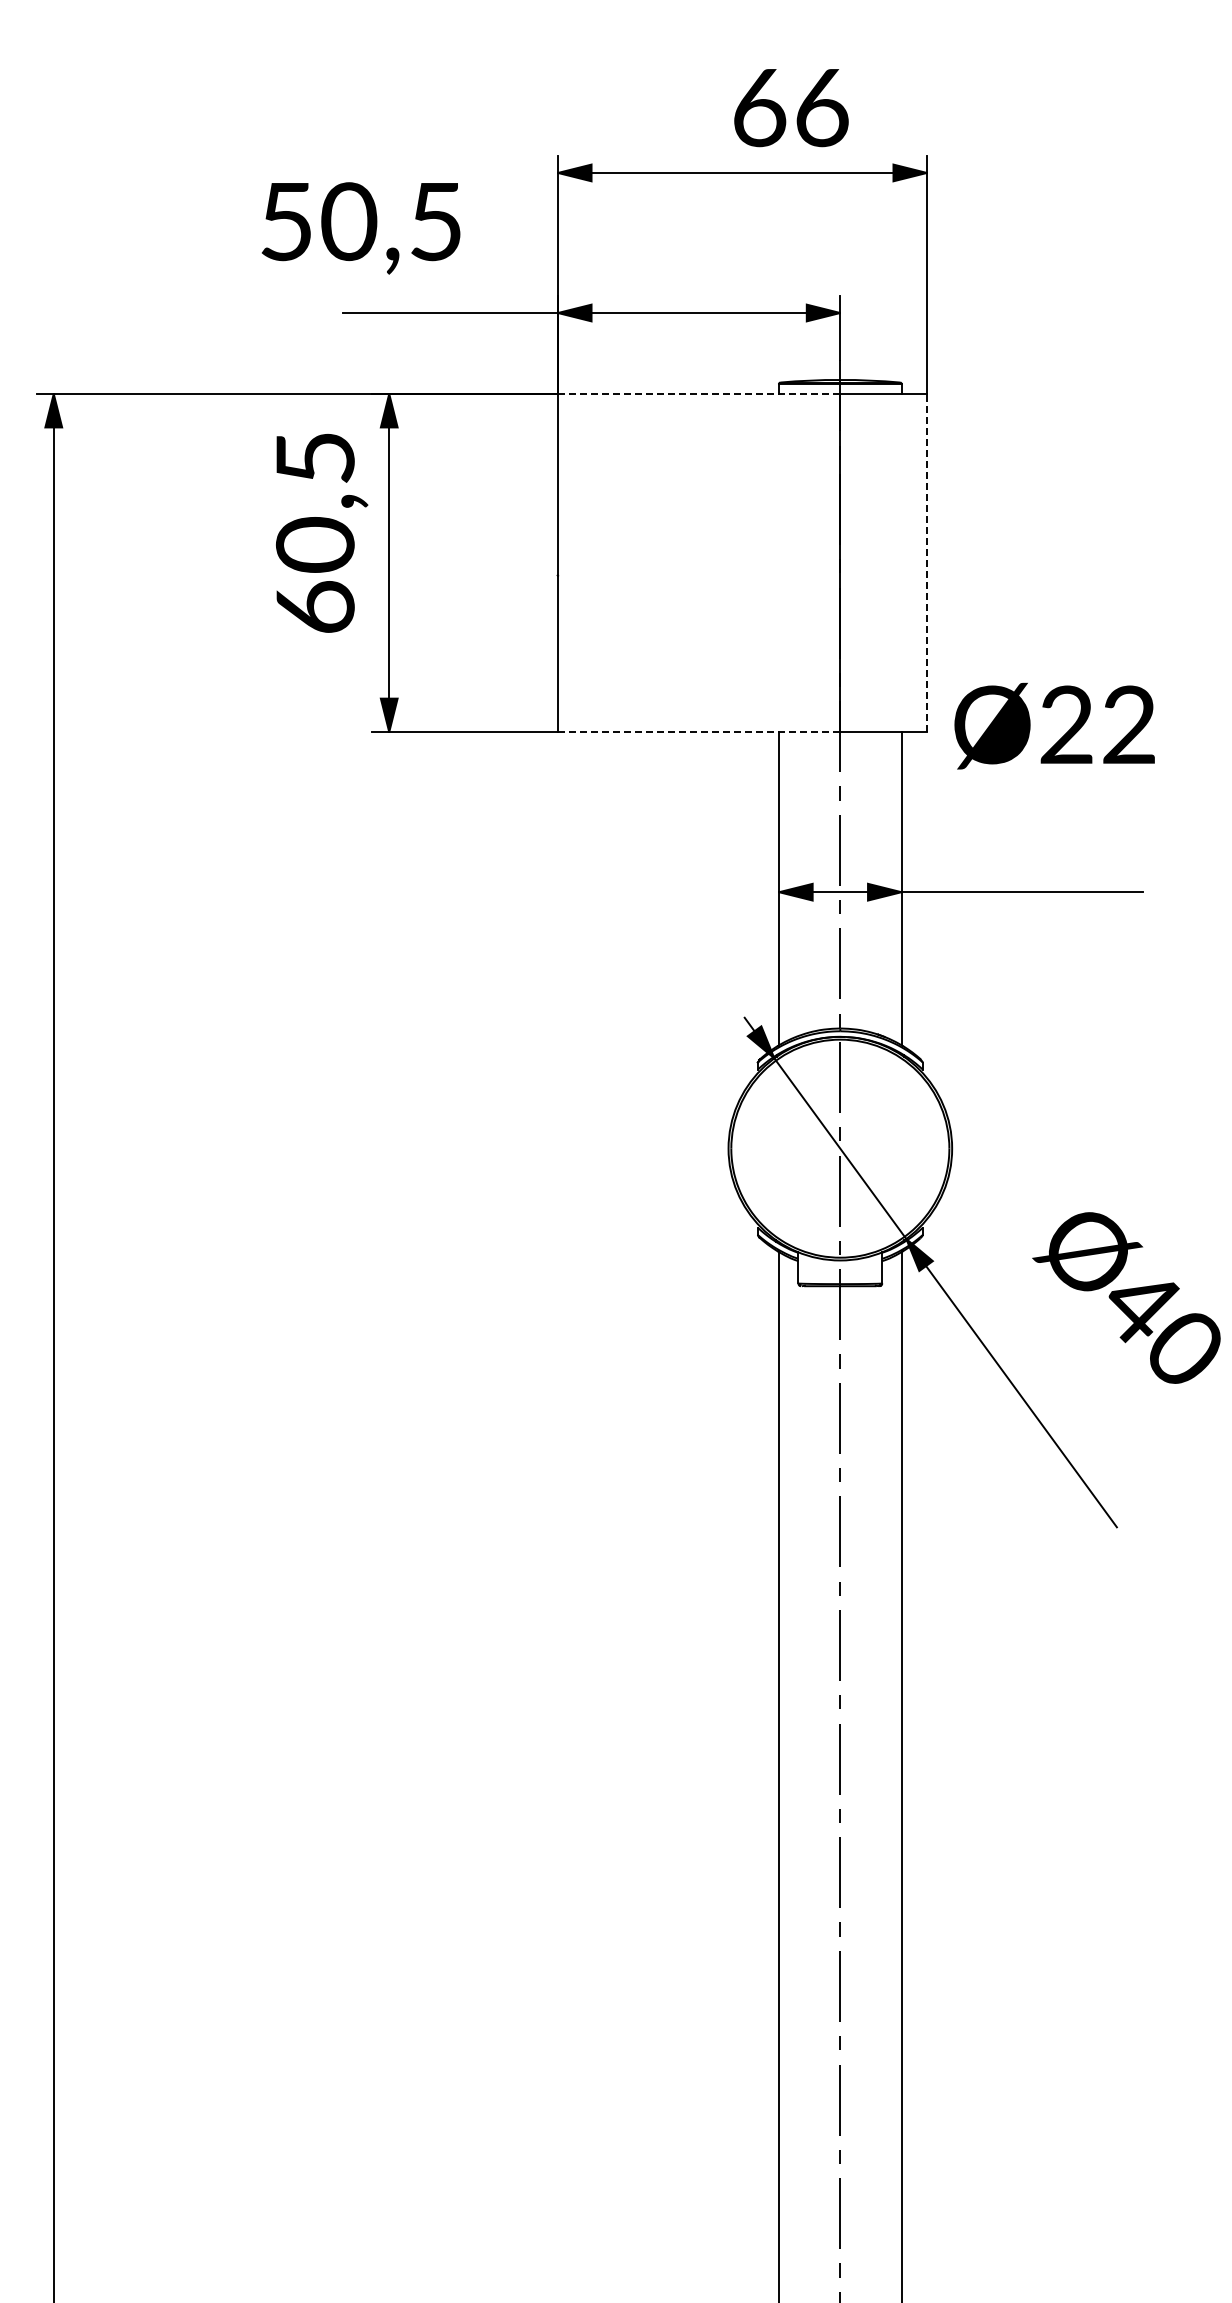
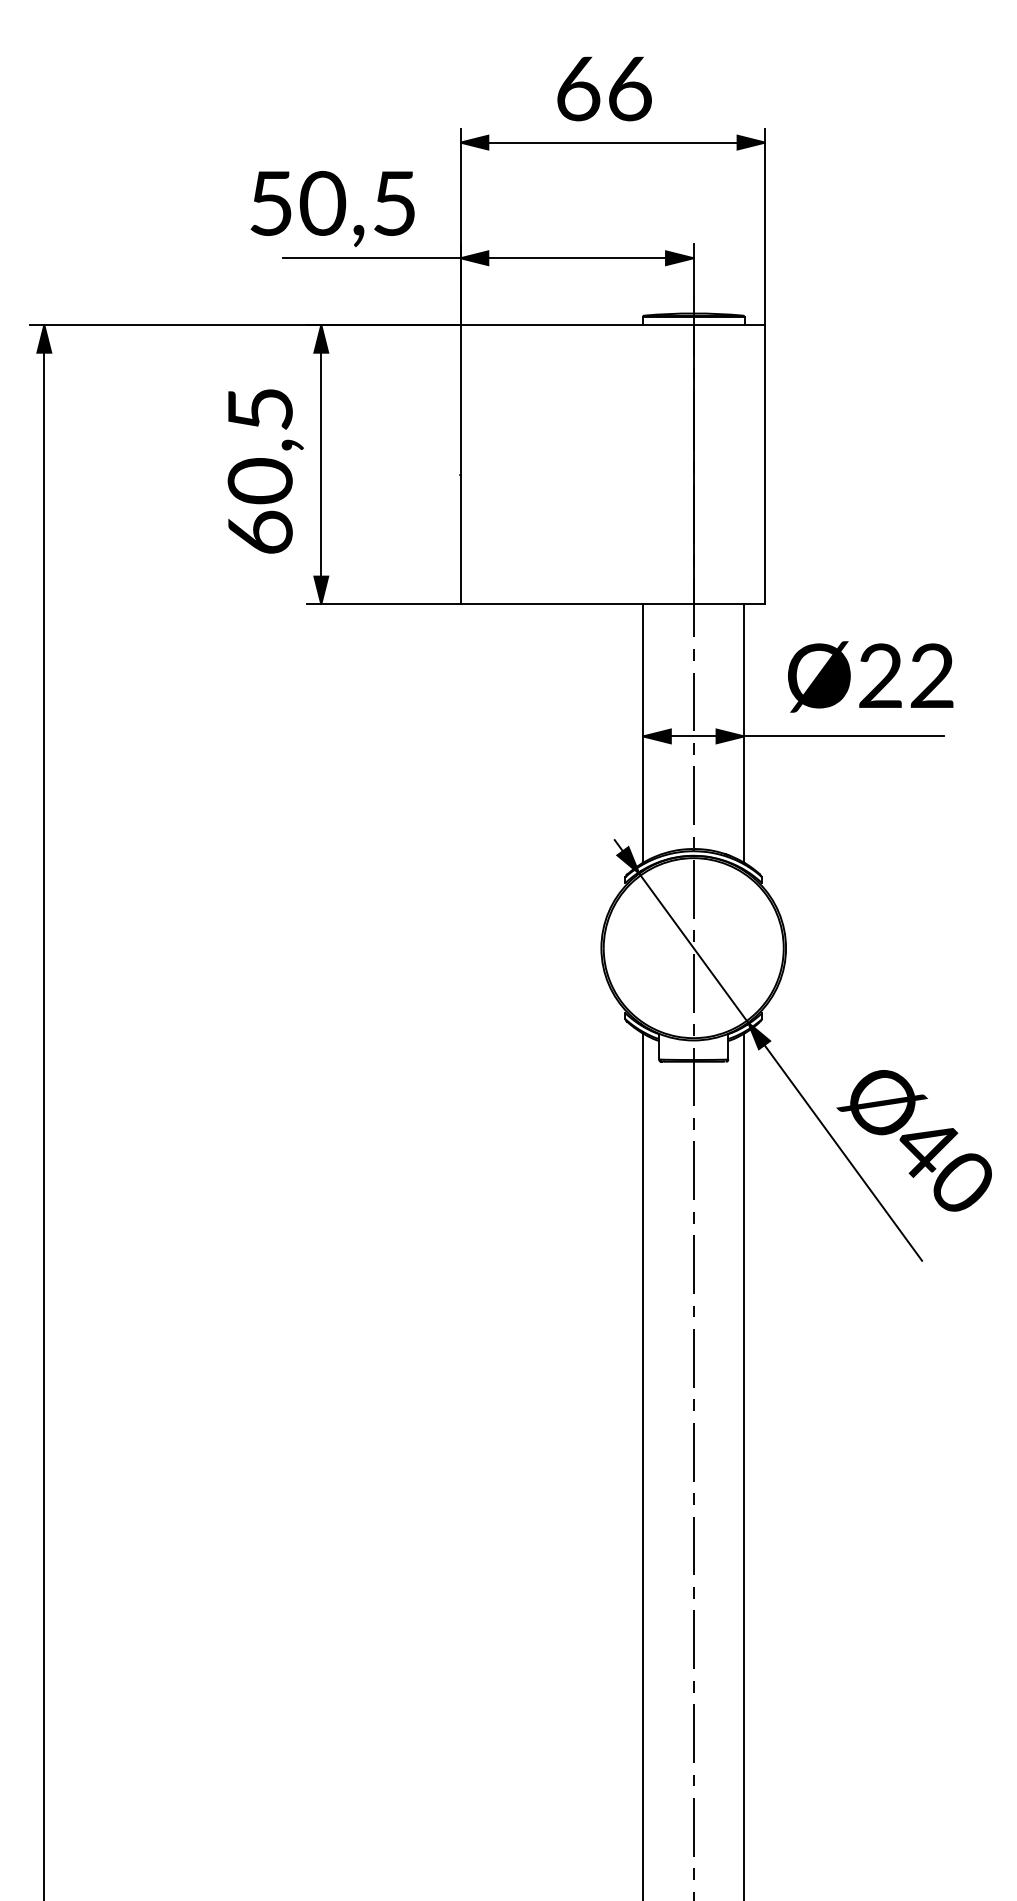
text: (791, 108) -> (604, 89), moved
text: (360, 228) -> (332, 209), moved
line: (698, 393) -> (576, 324), dashed -> solid
text: (322, 533) -> (266, 471), moved
line: (927, 562) -> (765, 464), dashed -> solid
text: (1054, 725) -> (870, 676), moved
line: (699, 732) -> (577, 604), dashed -> solid
text: (1126, 1297) -> (914, 1140), moved

